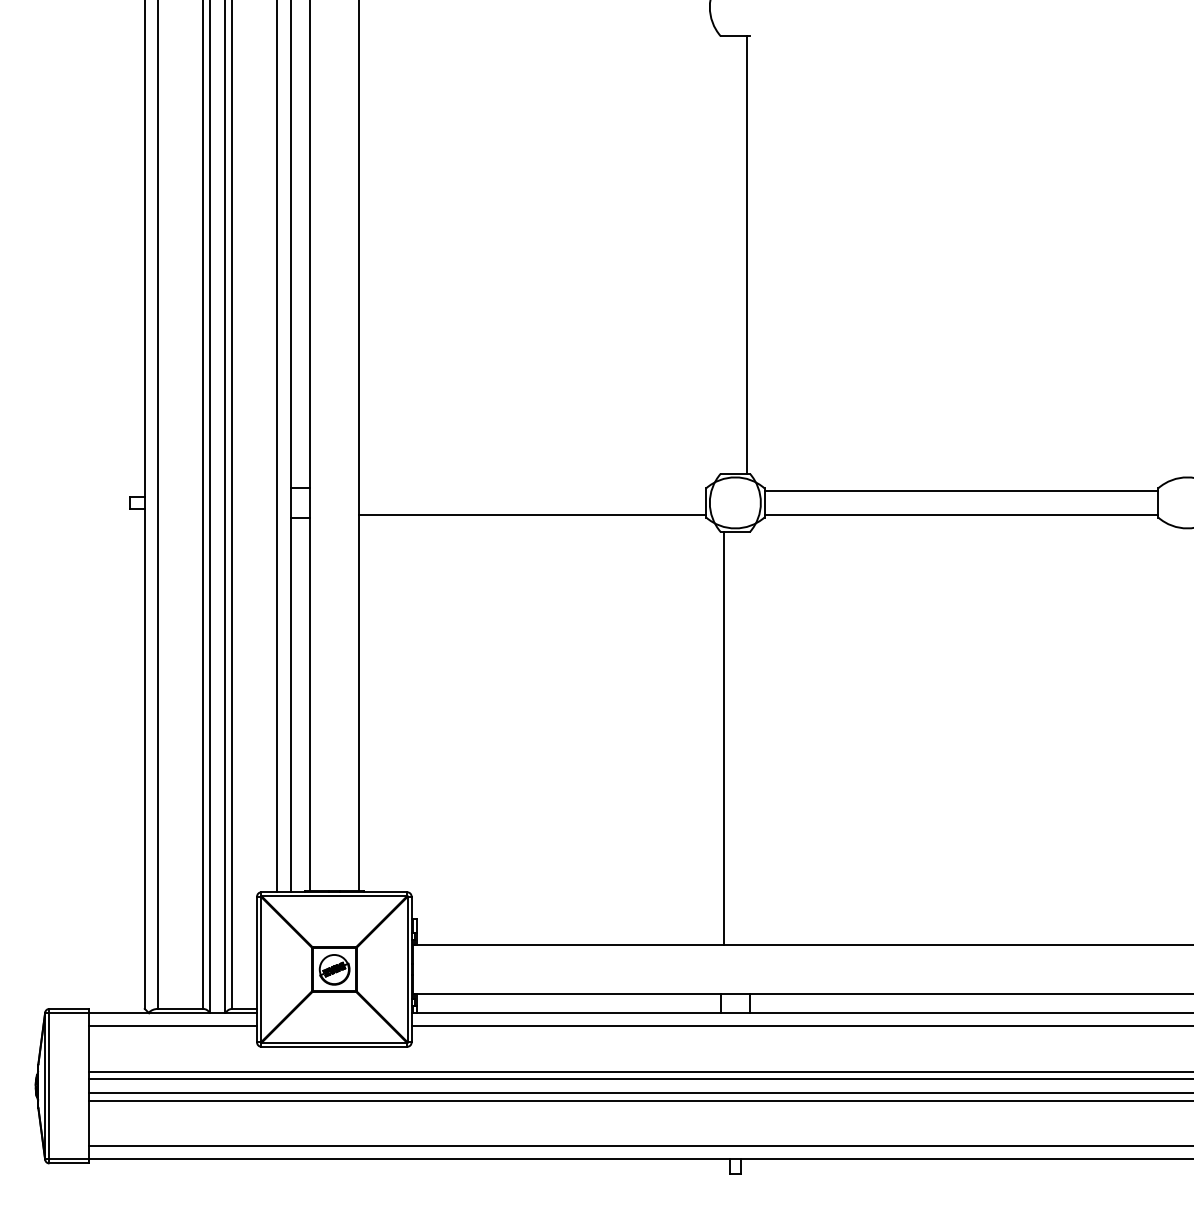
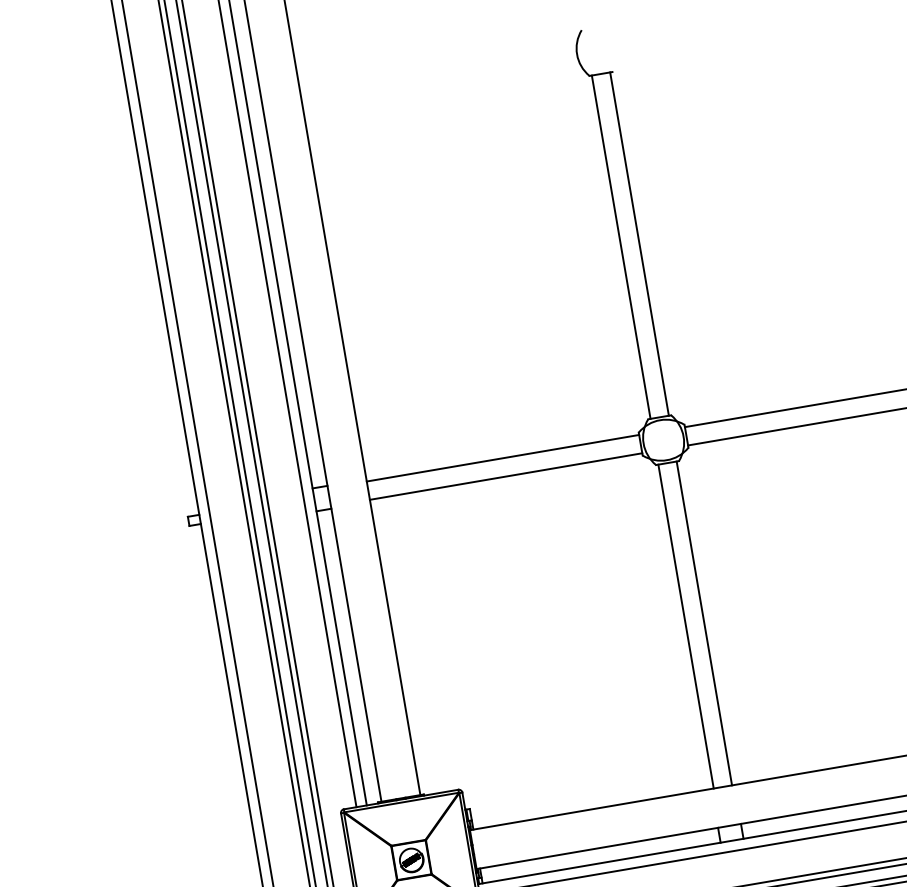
line: (723, 254) -> (620, 246), added
line: (532, 491) -> (502, 458), added
line: (747, 738) -> (704, 623), added

